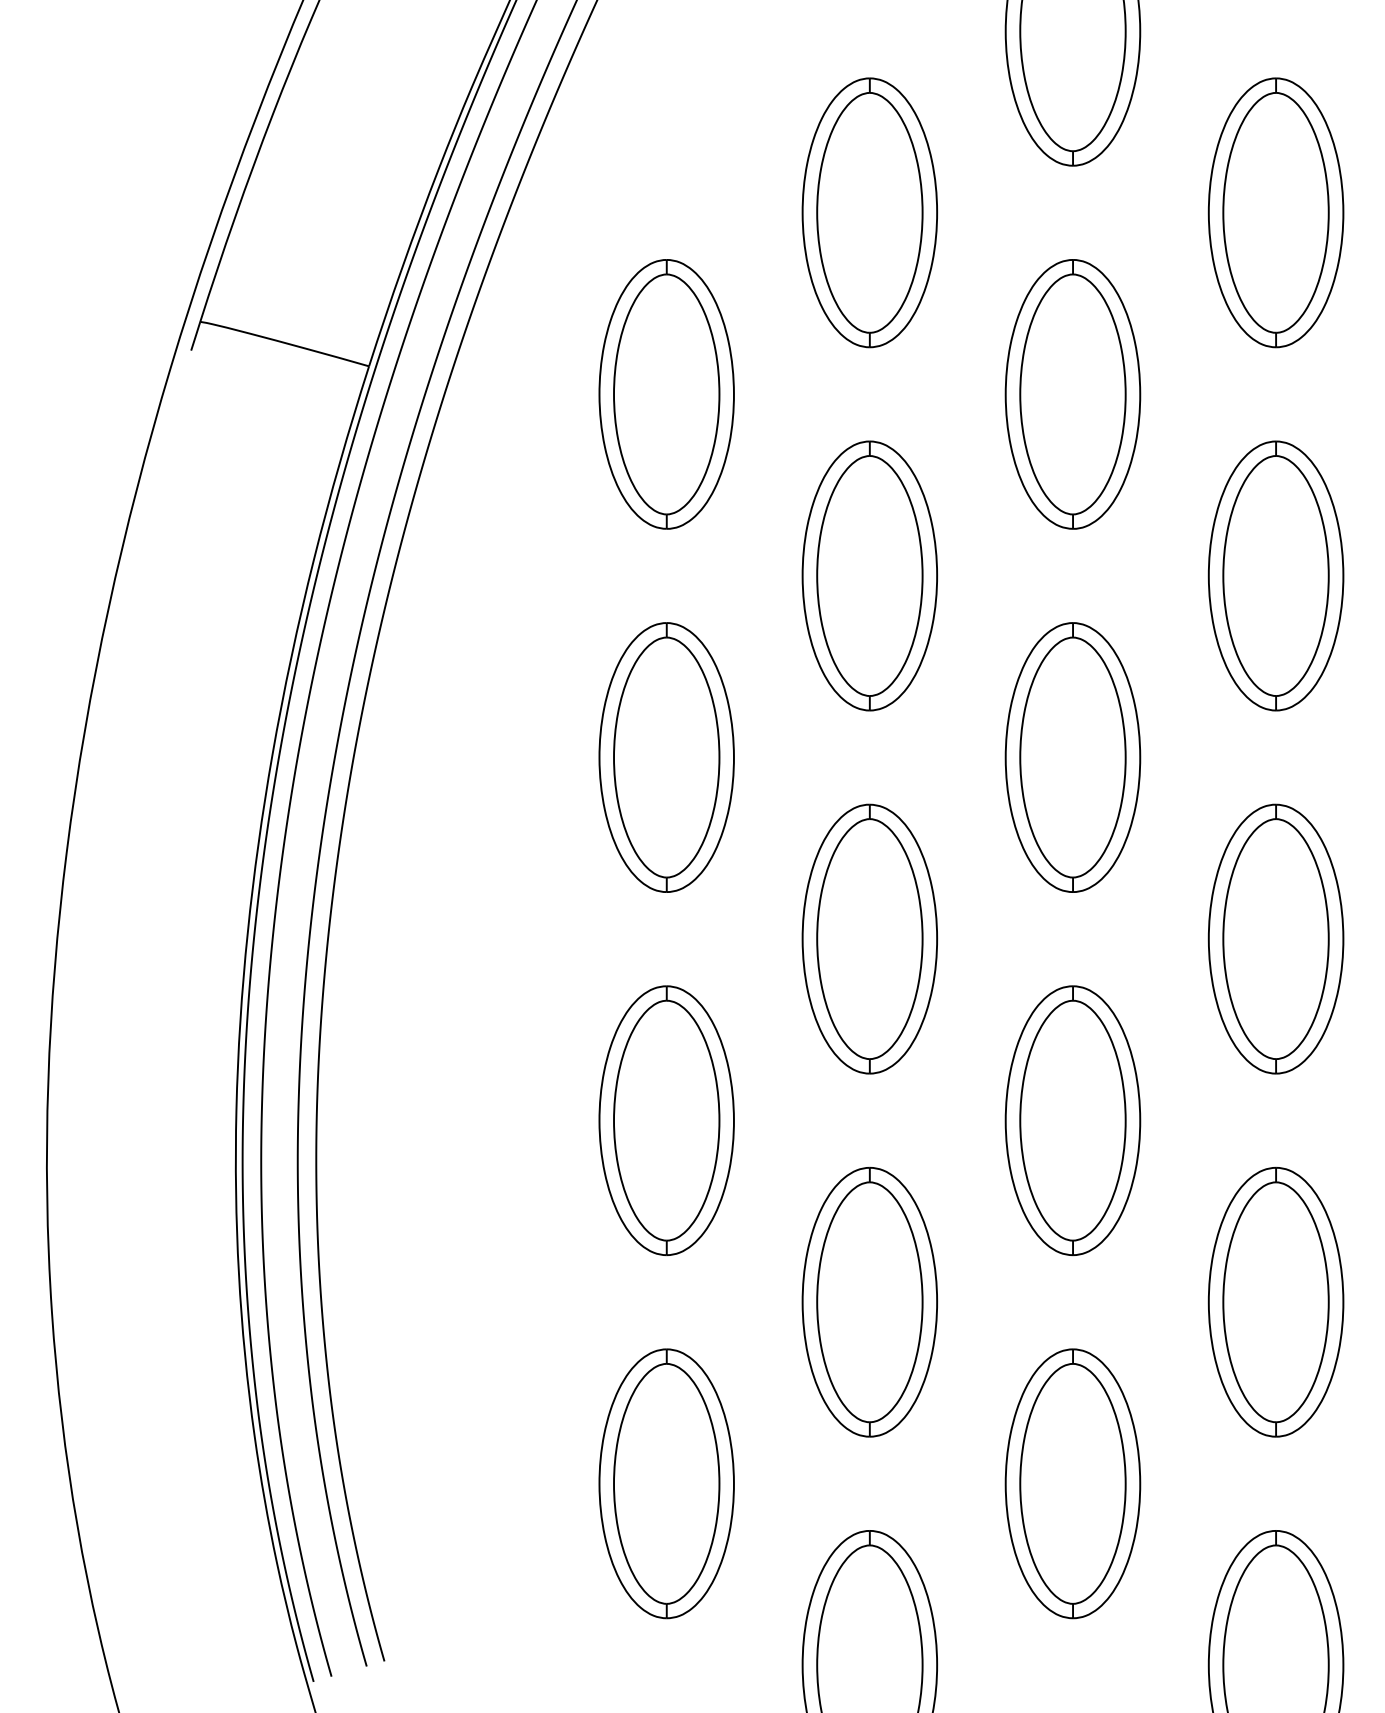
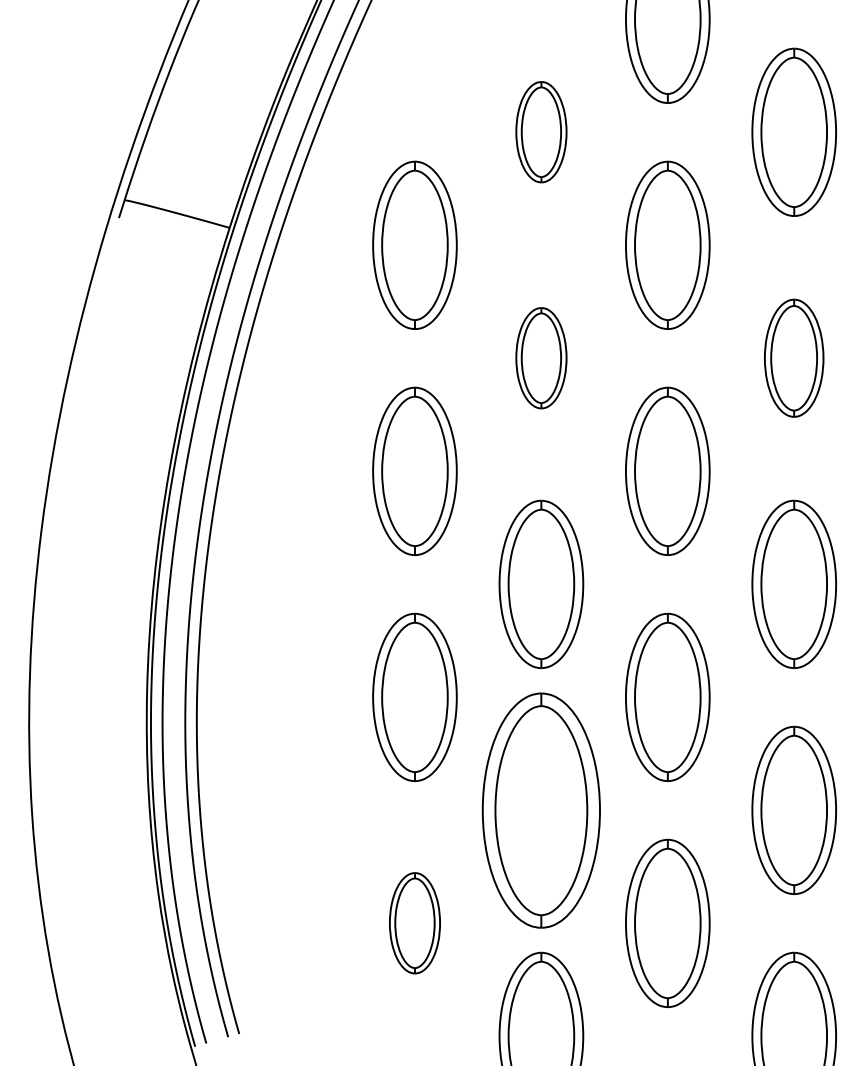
part: (870, 211) -> (541, 131), size x0.6
part: (870, 574) -> (541, 357), size x0.6
part: (1274, 574) -> (793, 357), size x0.7
part: (870, 1300) -> (541, 809), size x1.4
part: (665, 1482) -> (414, 922), size x0.6

